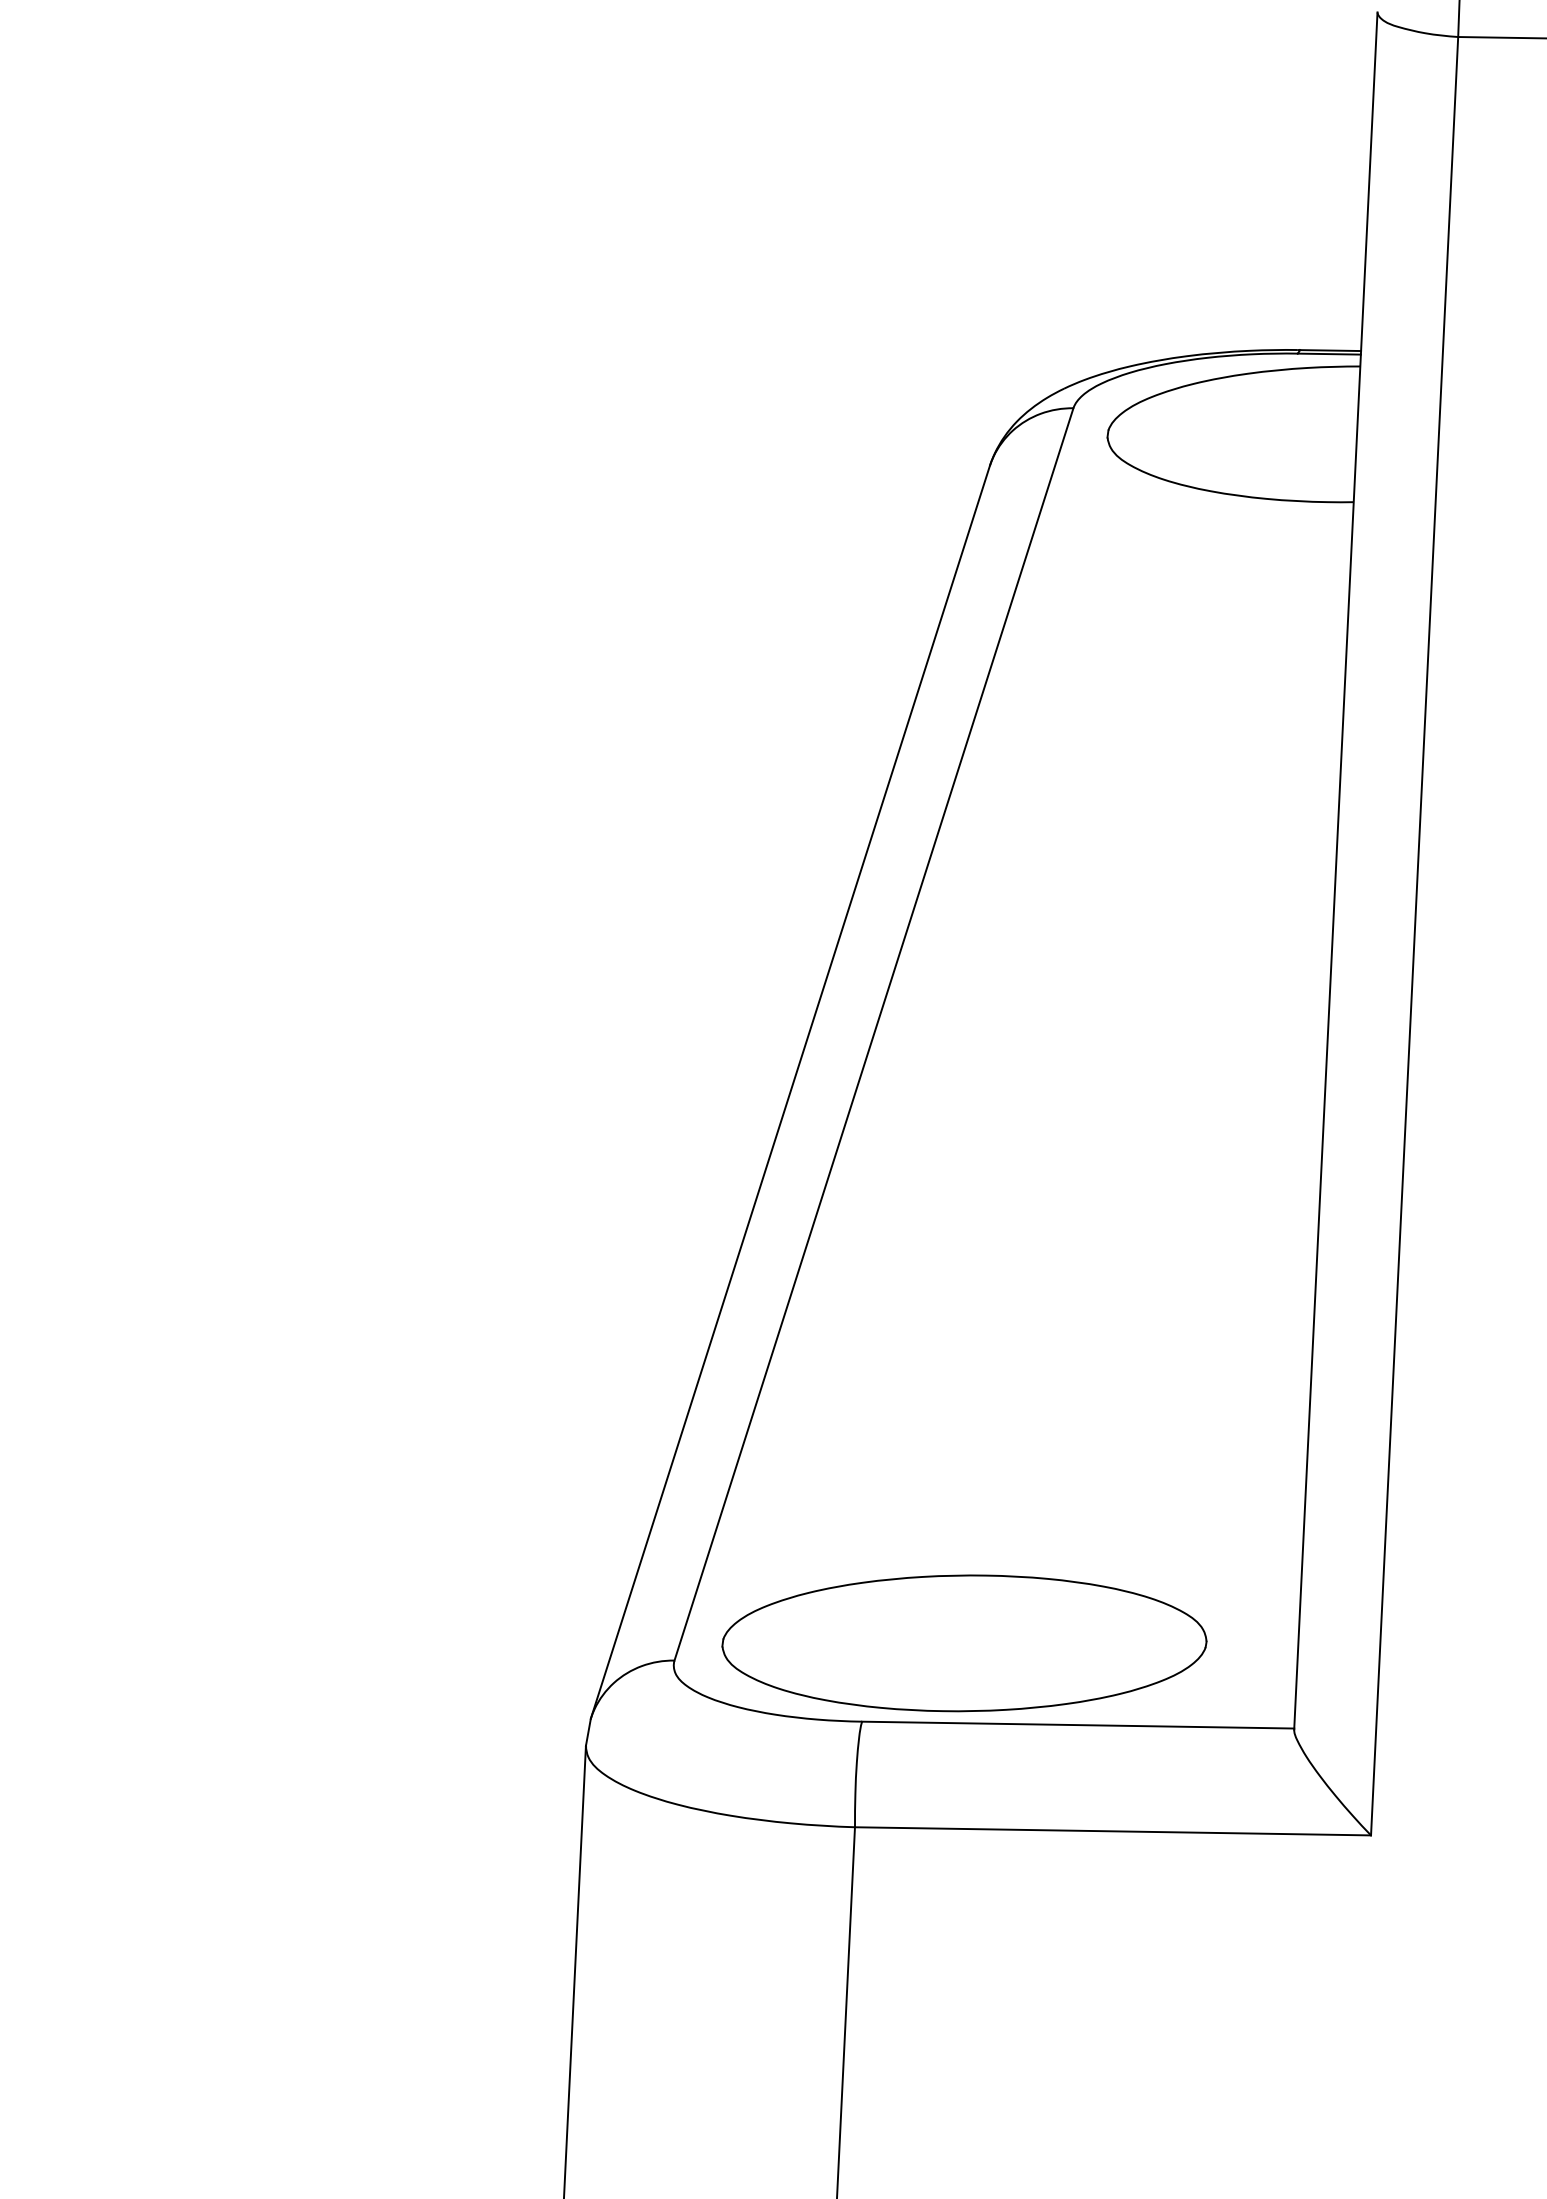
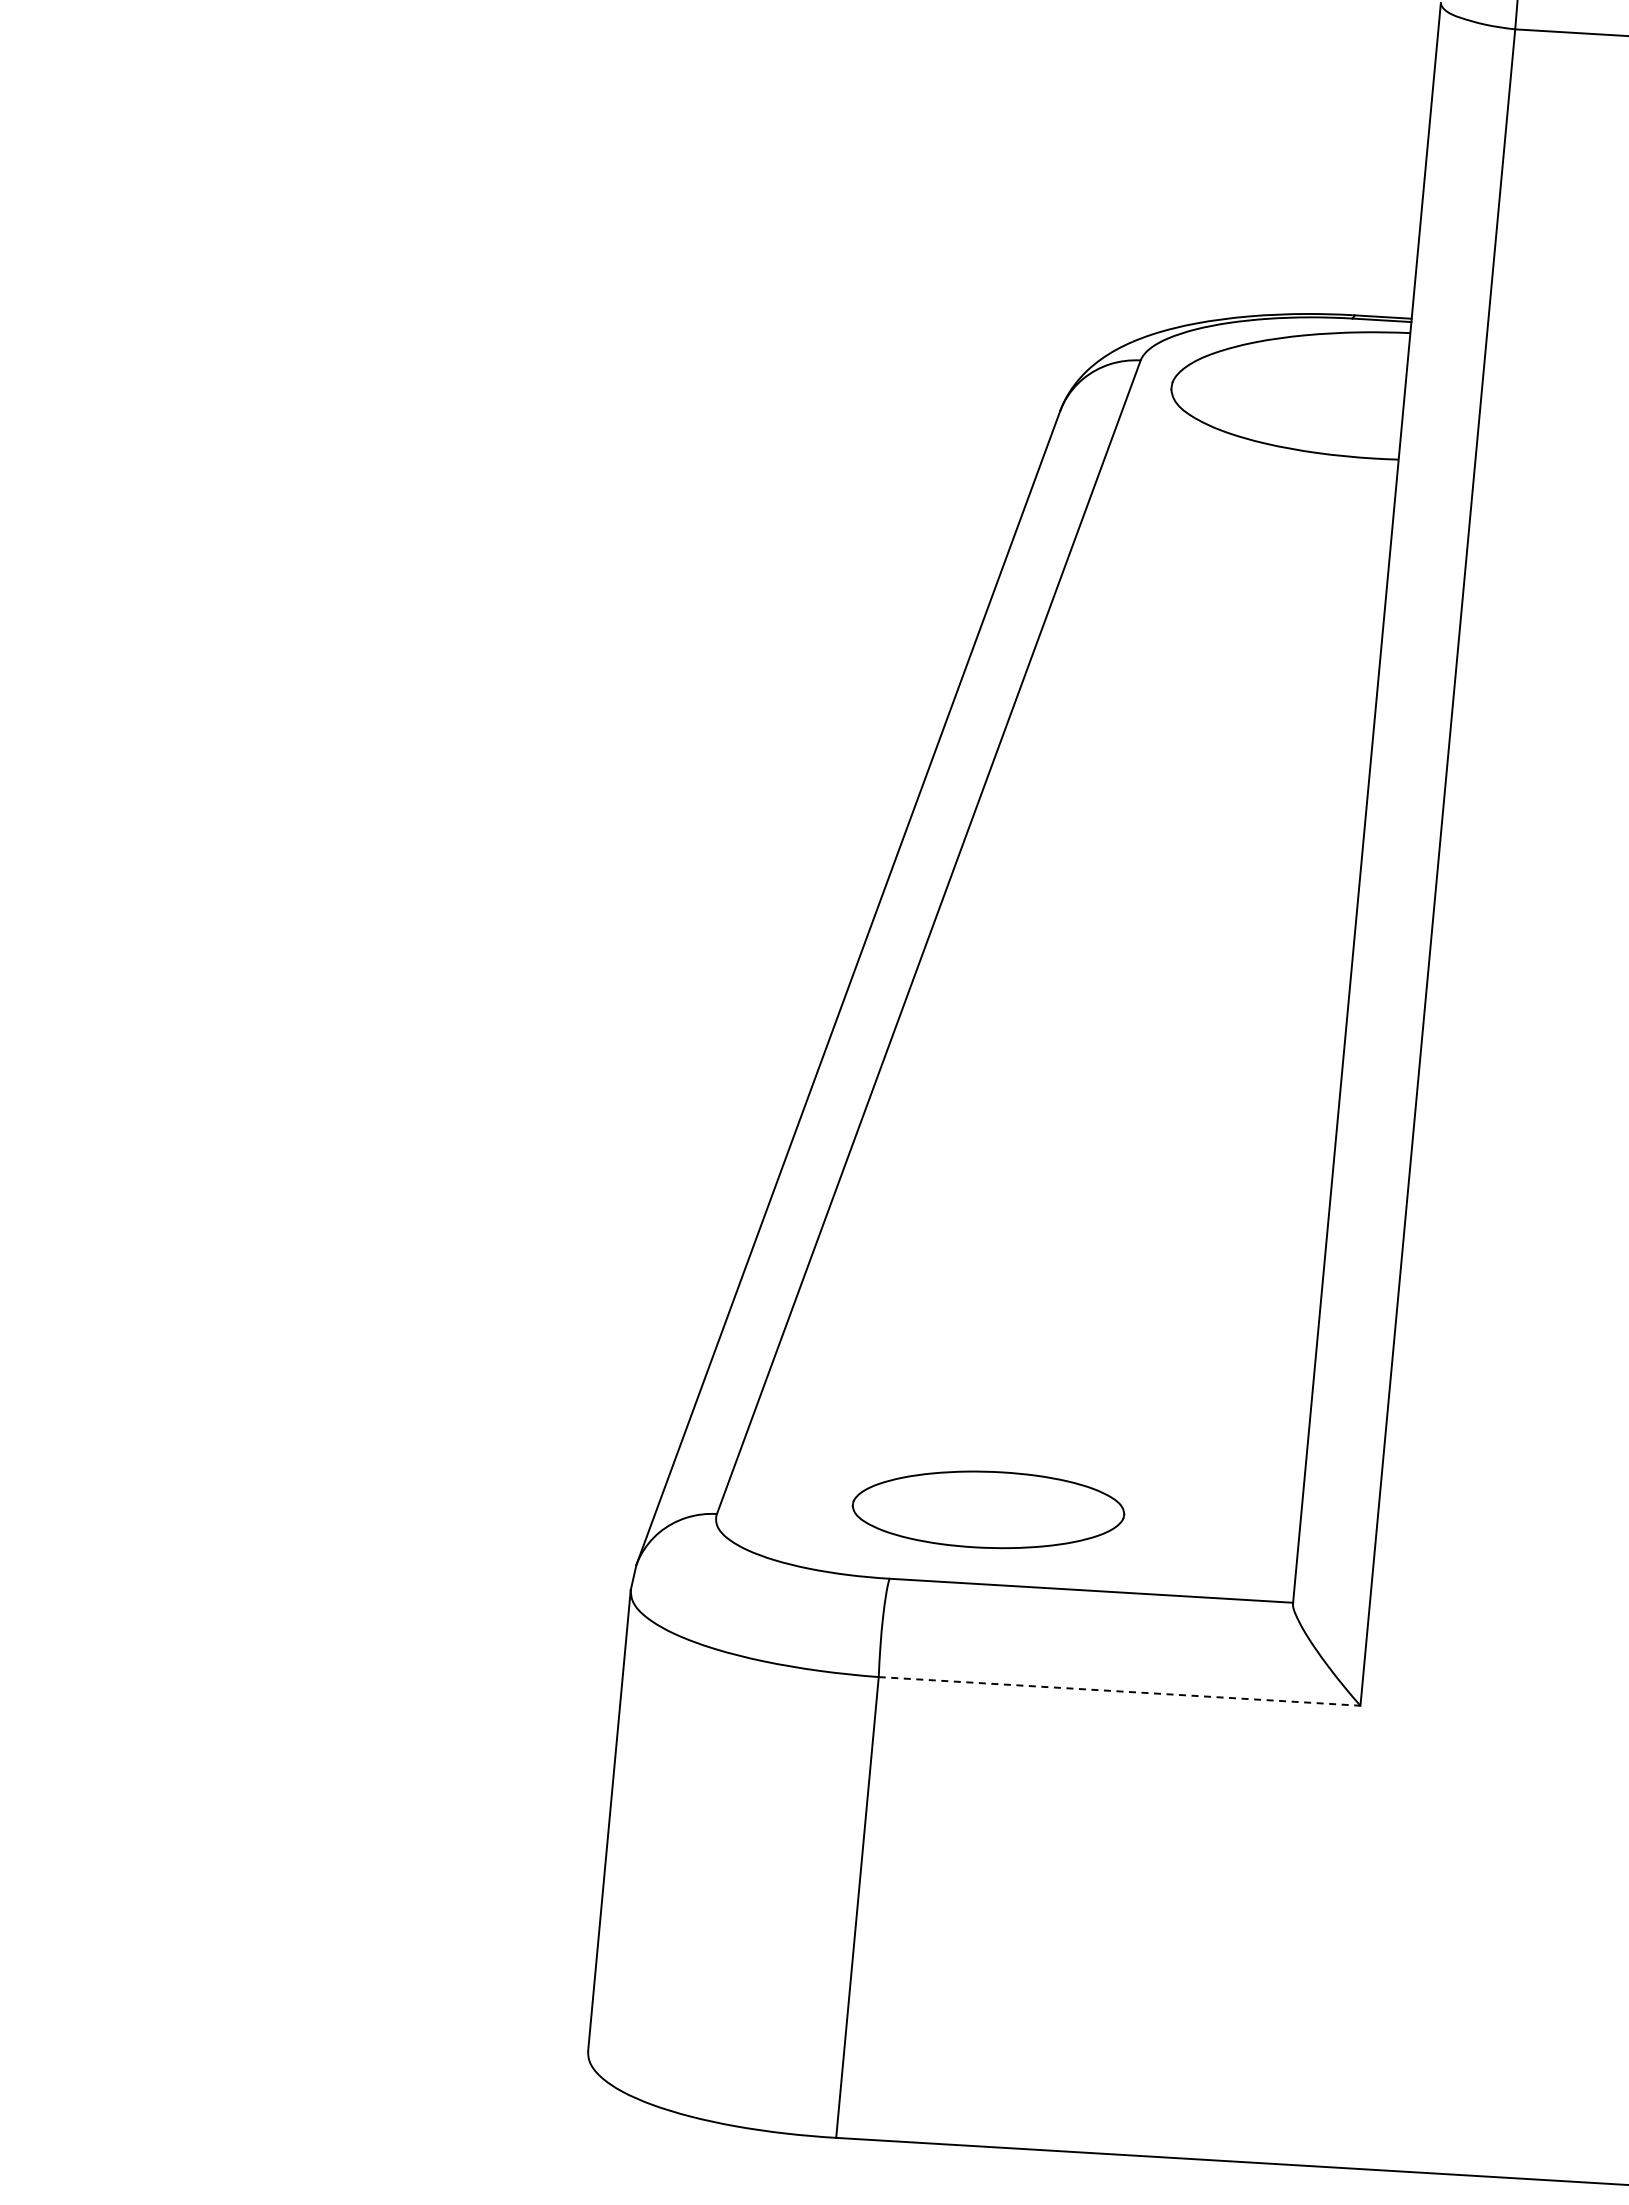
part: (964, 1643) -> (988, 1509), size x0.6
line: (1113, 1831) -> (1120, 1691), solid -> dashed

